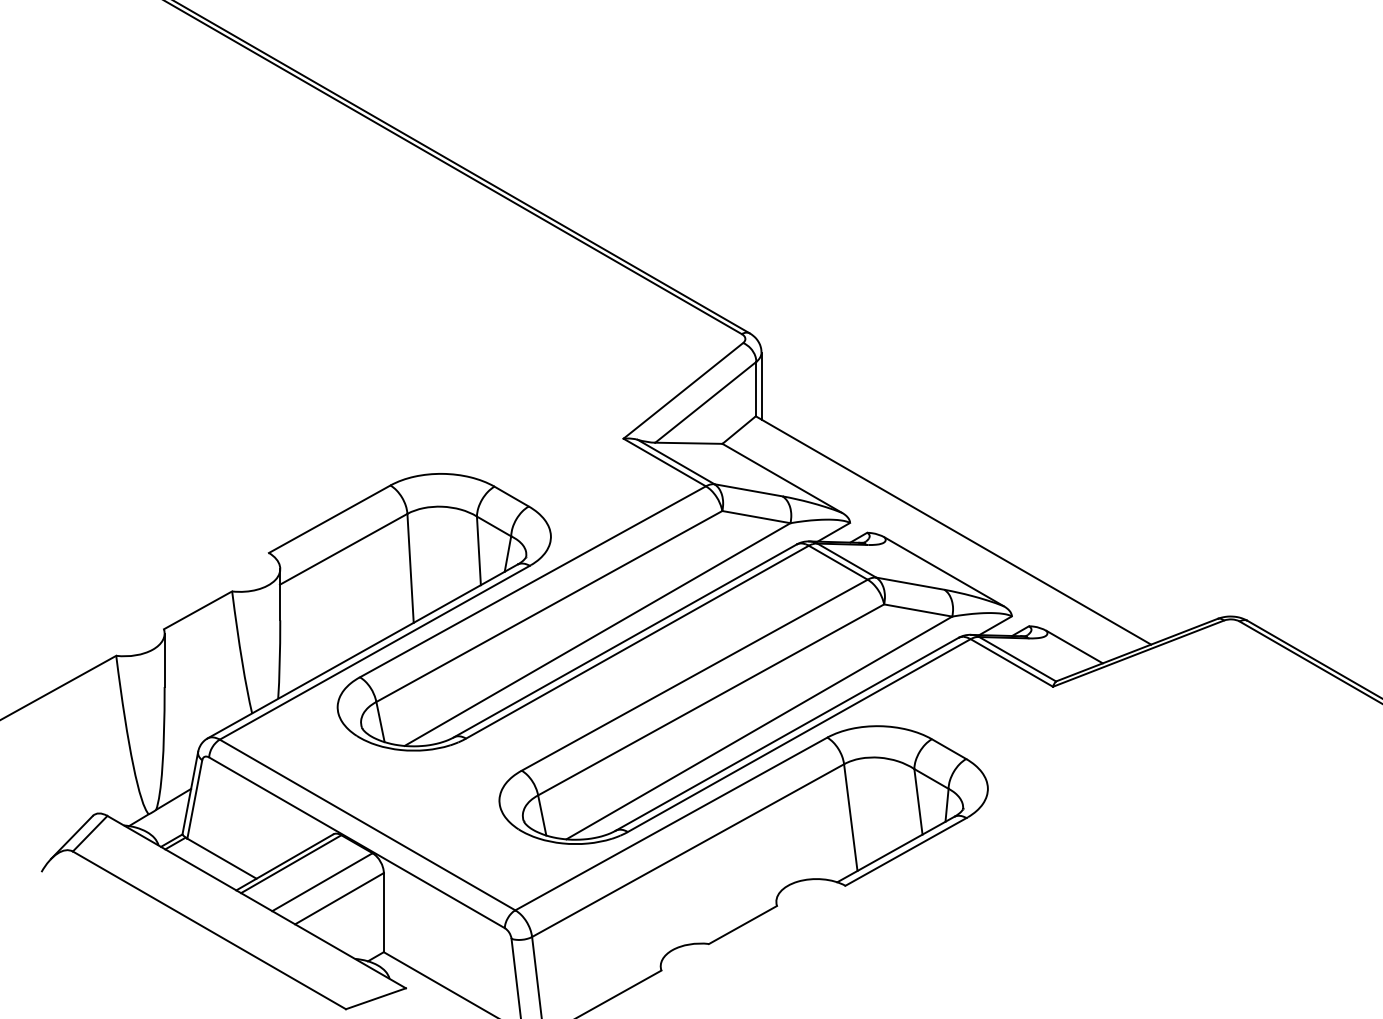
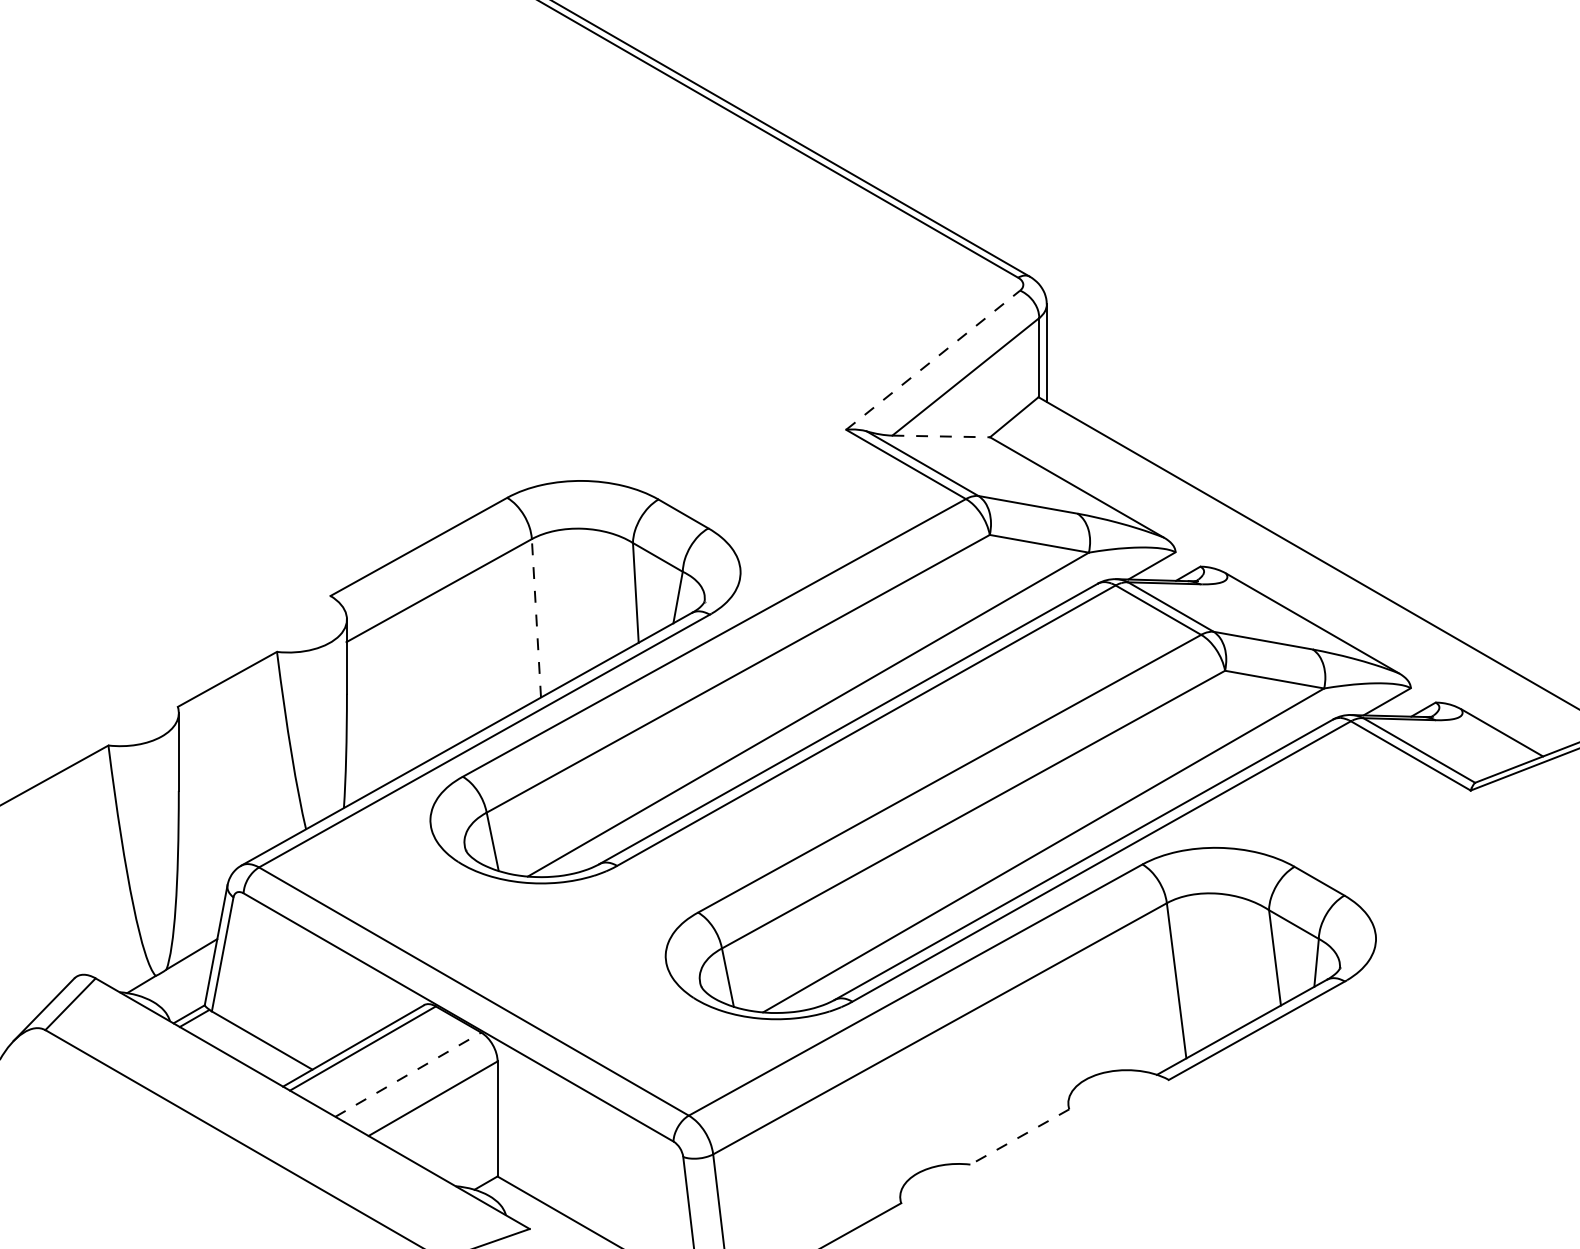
line: (683, 390) -> (933, 359), solid -> dashed
line: (688, 443) -> (940, 436), solid -> dashed
line: (410, 568) -> (536, 618), solid -> dashed
line: (322, 882) -> (408, 1075), solid -> dashed
line: (743, 925) -> (1020, 1137), solid -> dashed

